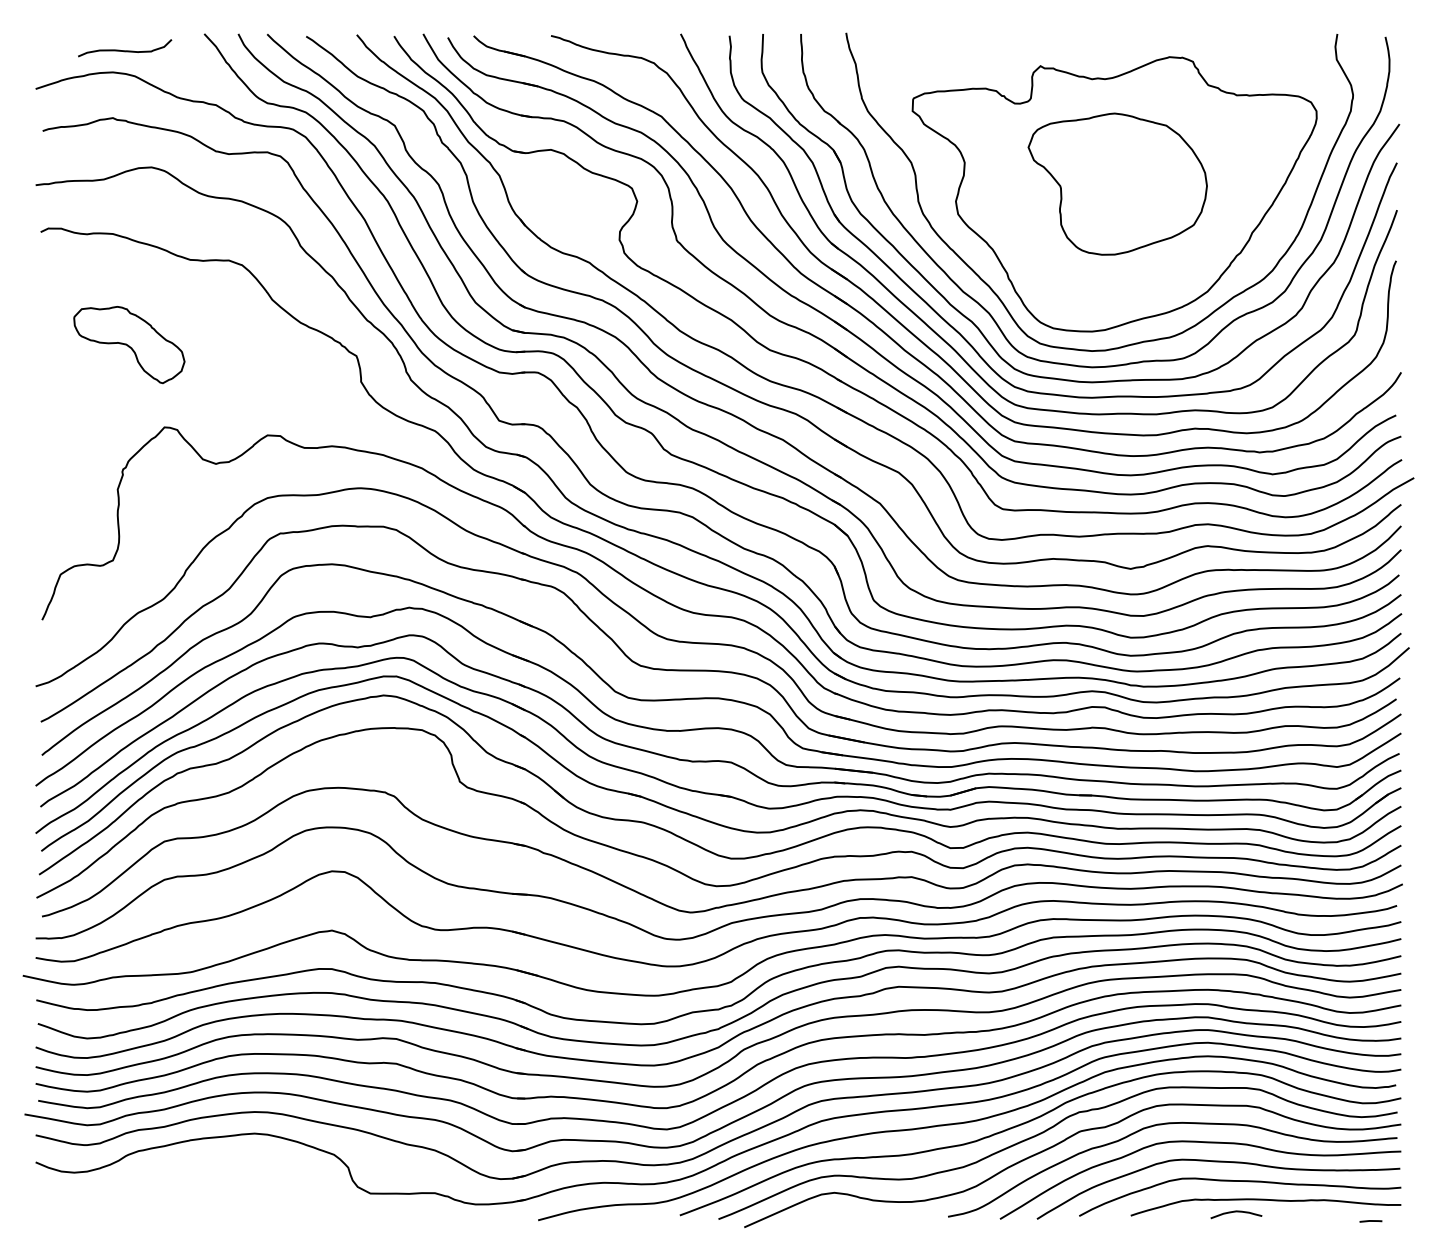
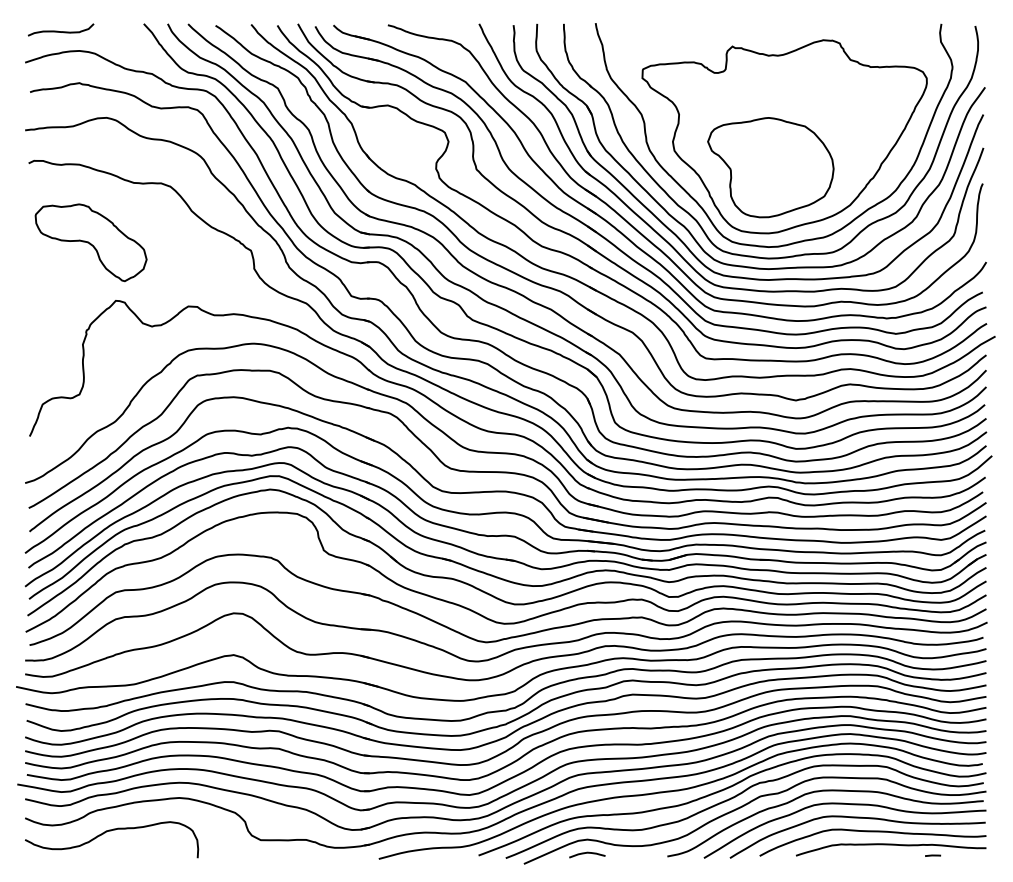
curve: (124, 50) -> (60, 31), moved
part: (1117, 183) -> (770, 167), moved
part: (128, 344) -> (90, 242), size x1.43
curve: (158, 1181) -> (111, 831), added
curve: (1236, 1212) -> (587, 853), moved
line: (1371, 1221) -> (933, 855), moved

